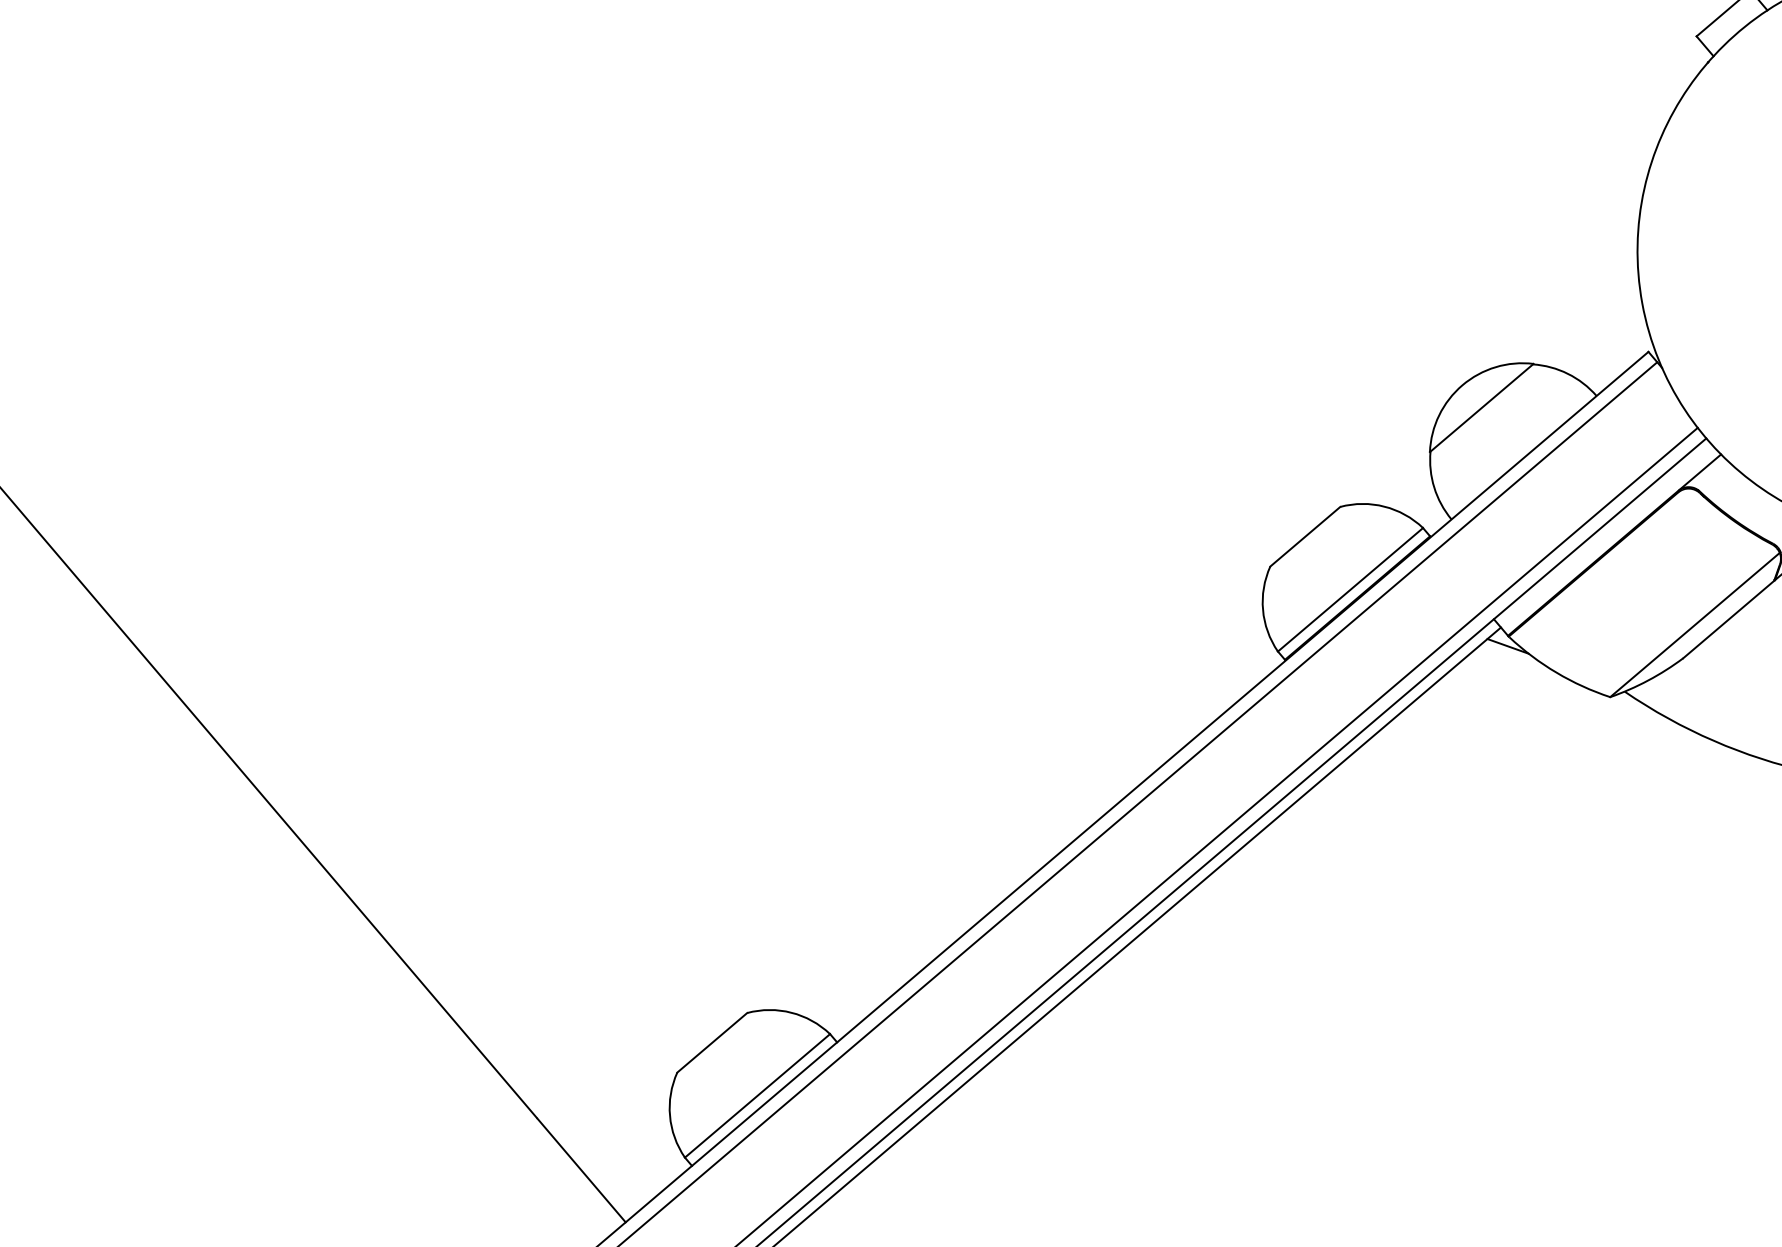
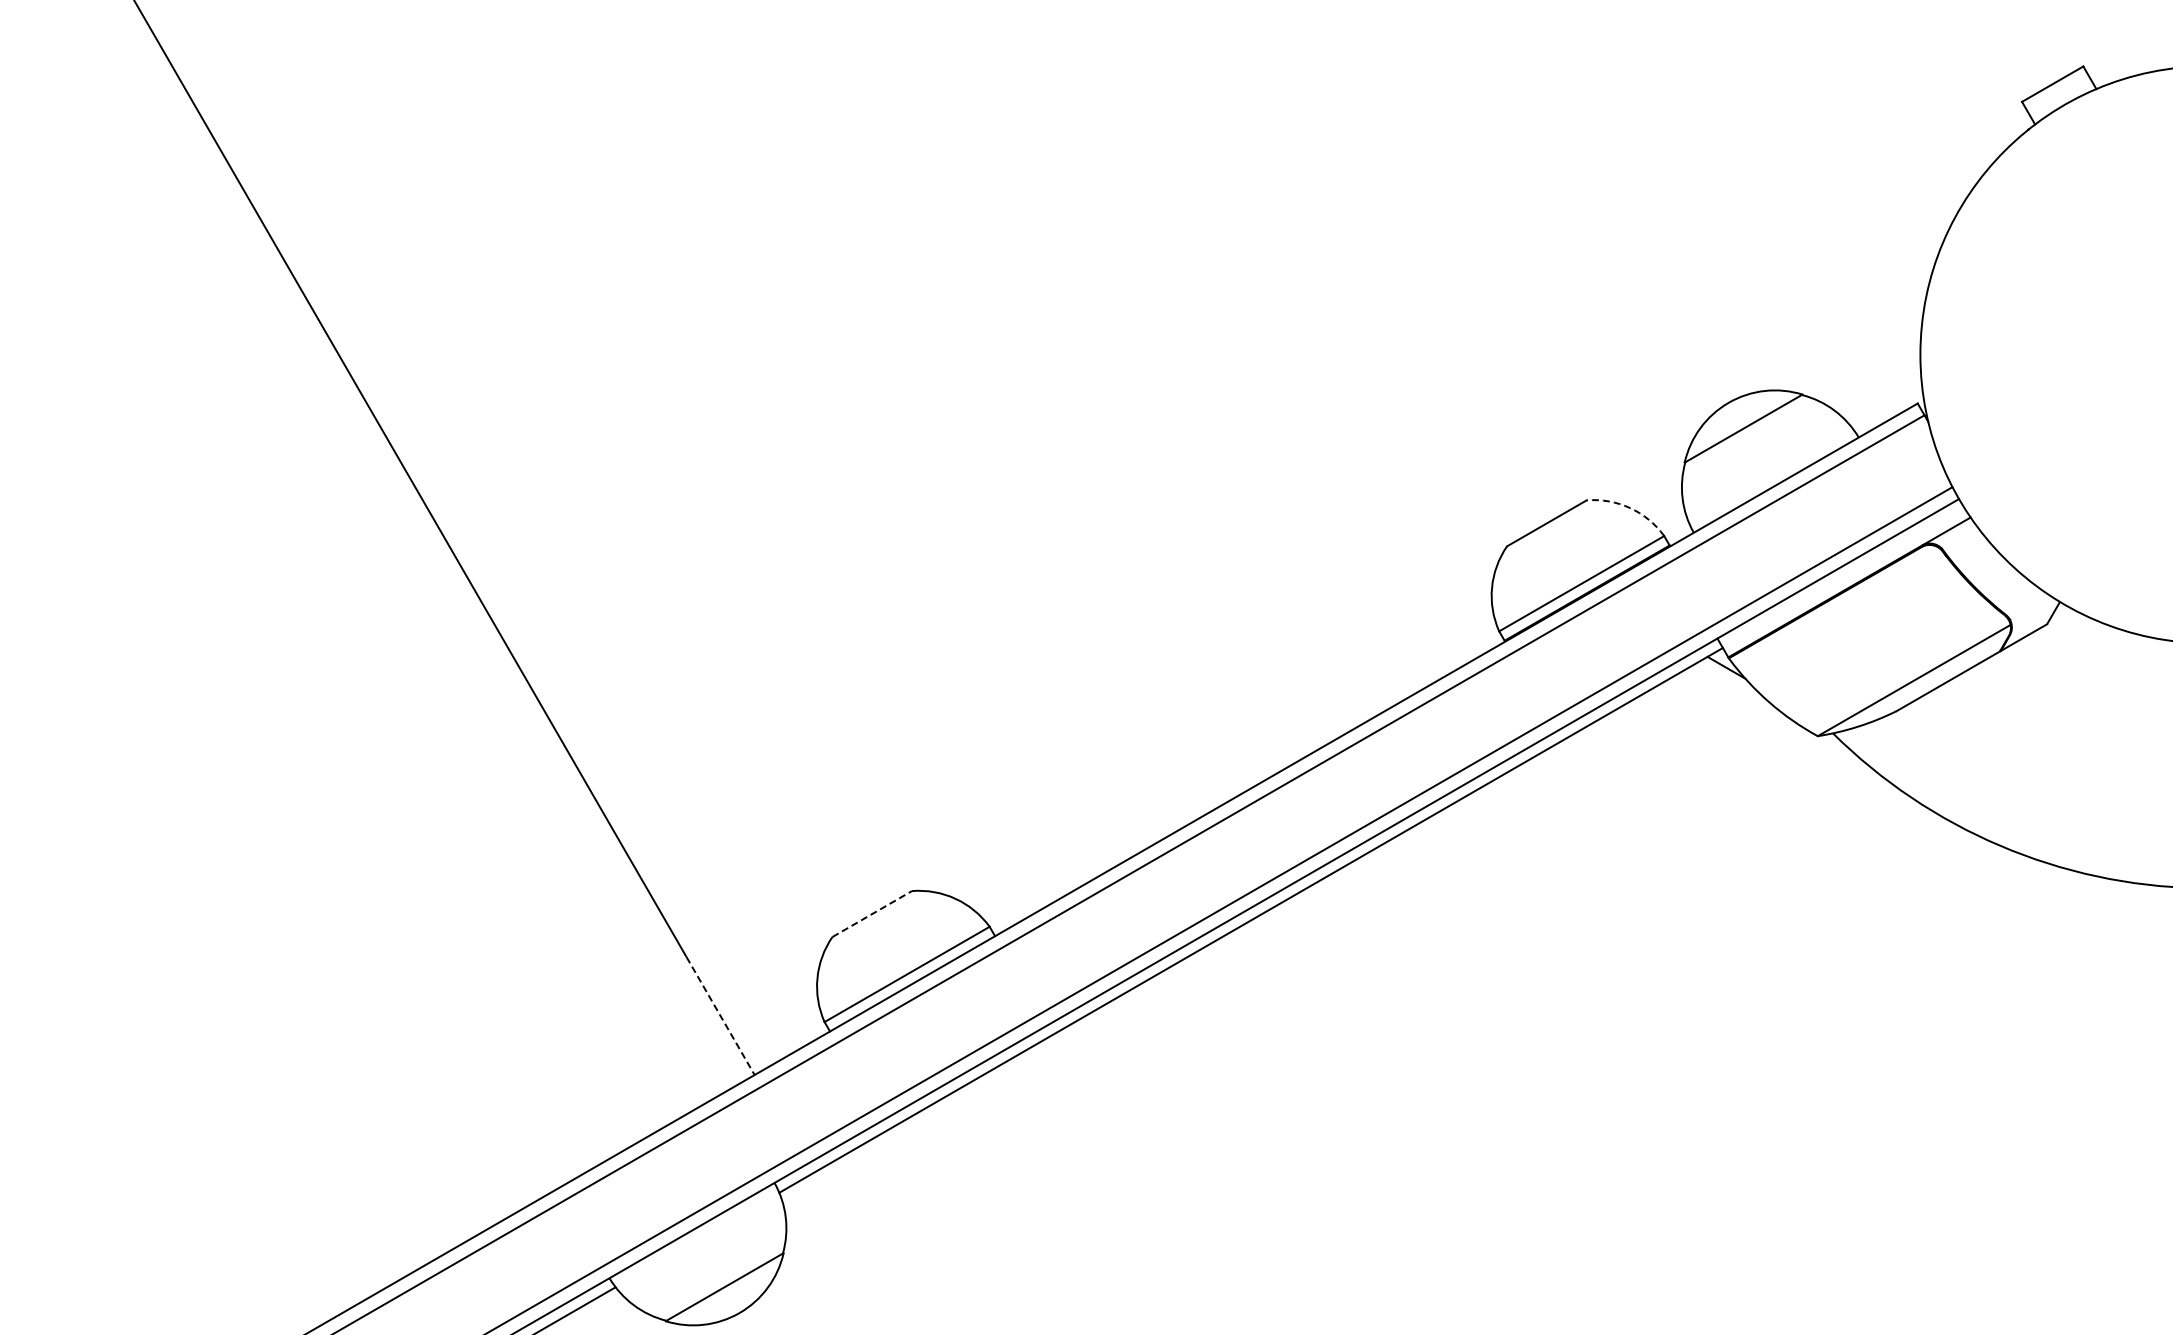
arc: (1384, 507) -> (1630, 508), solid -> dashed
line: (712, 1043) -> (872, 914), solid -> dashed
line: (581, 1170) -> (720, 1016), solid -> dashed

